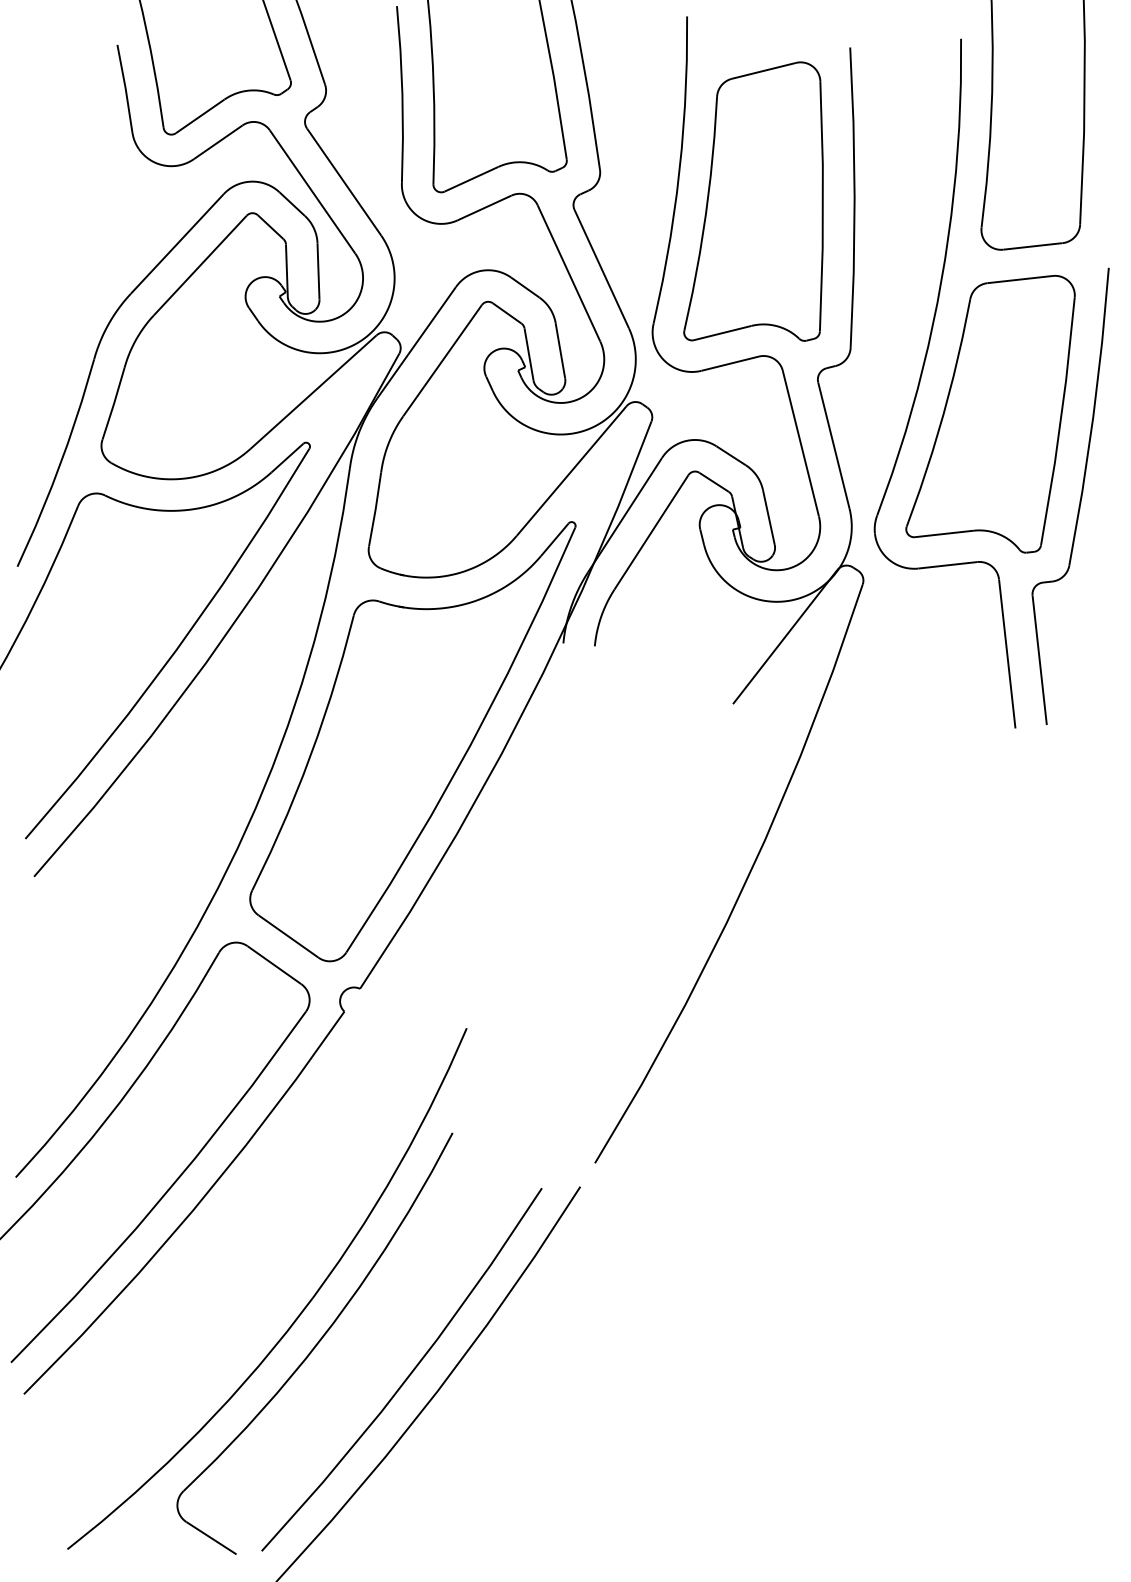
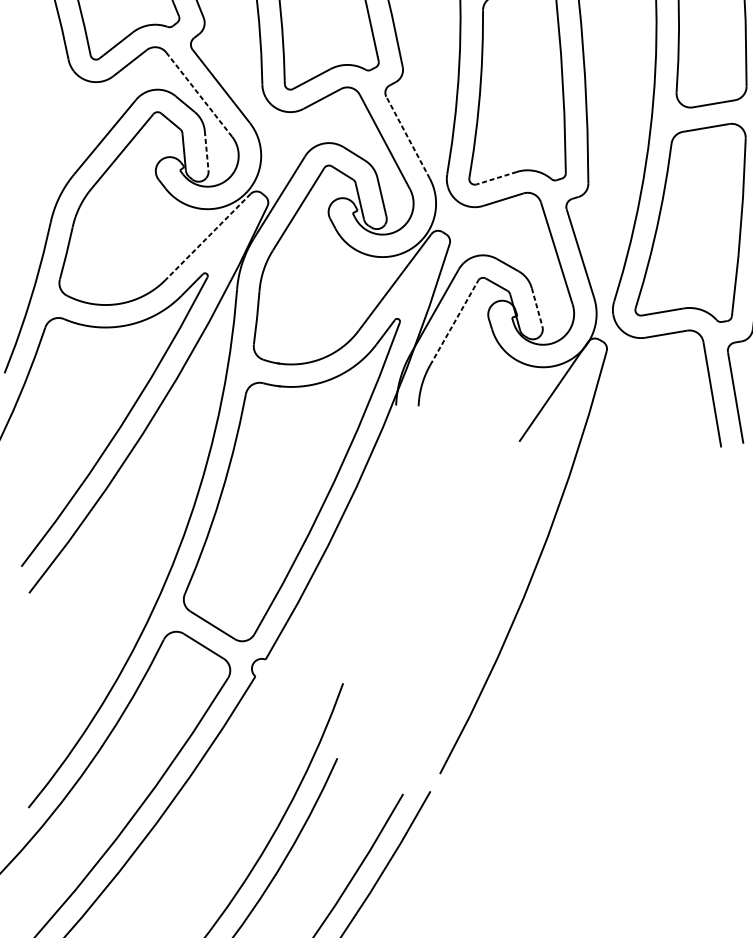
line: (312, 192) -> (199, 95), solid -> dashed
line: (601, 268) -> (407, 137), solid -> dashed
line: (318, 272) -> (206, 151), solid -> dashed
line: (722, 333) -> (496, 178), solid -> dashed
line: (313, 392) -> (208, 237), solid -> dashed
line: (768, 518) -> (536, 308), solid -> dashed
line: (651, 531) -> (454, 322), solid -> dashed

